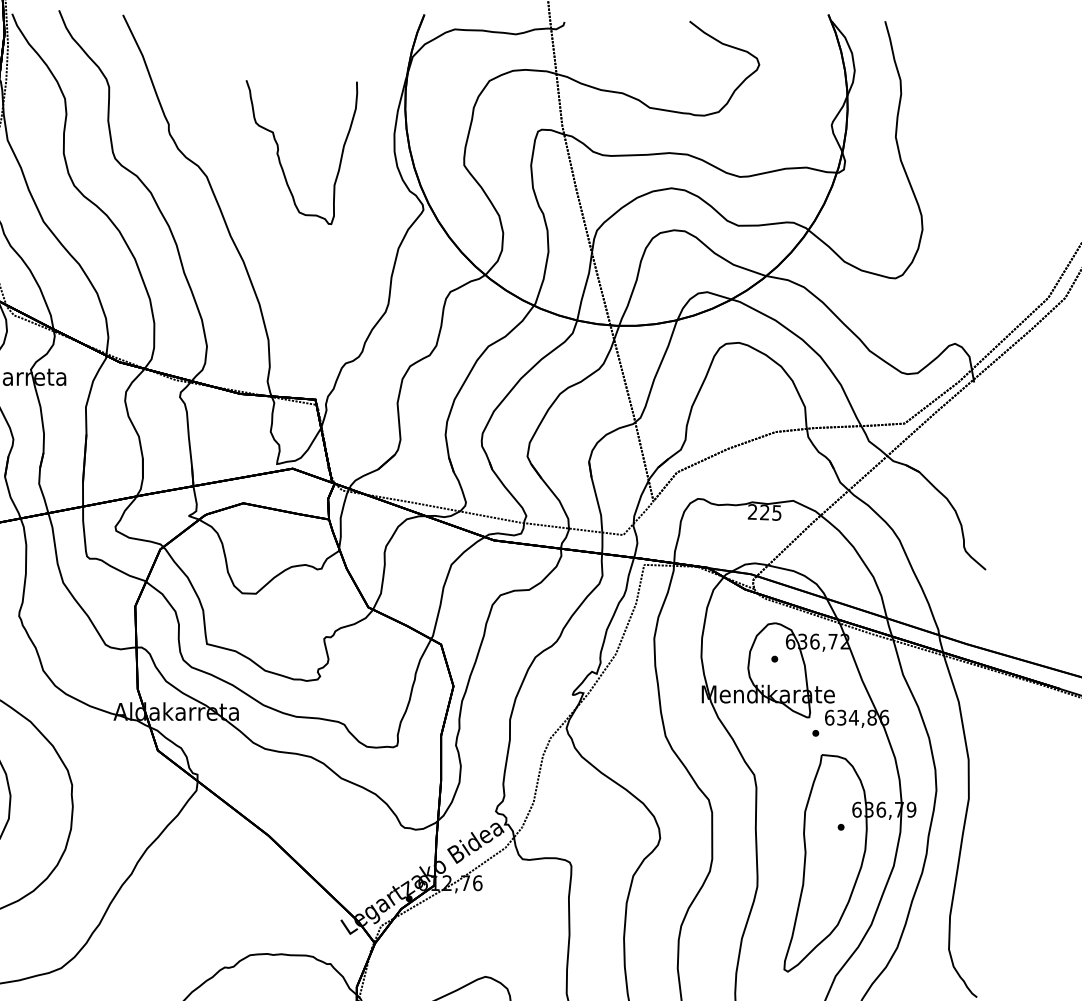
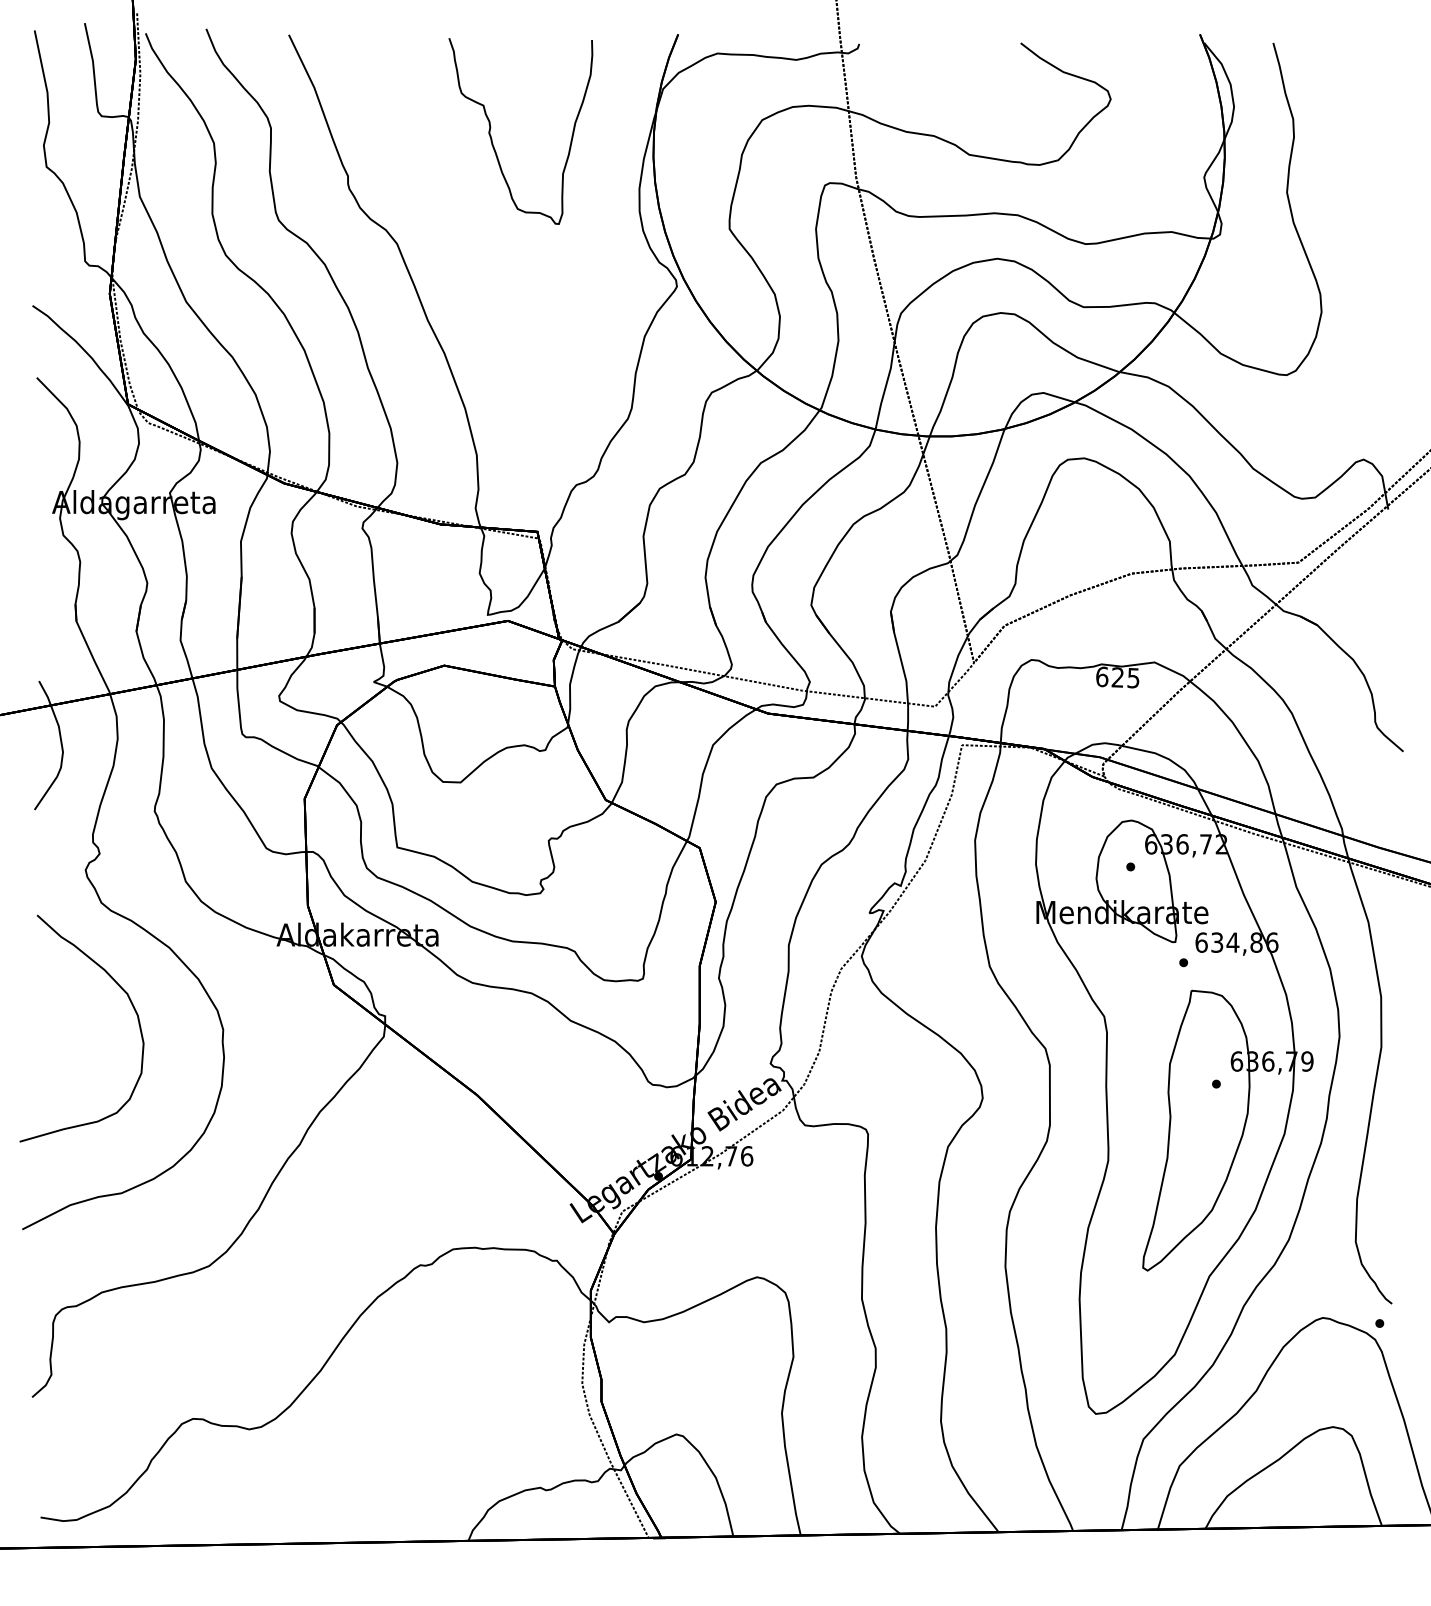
curve: (279, 157) -> (492, 138), moved
text: (752, 511) -> (1102, 676), 225 -> 625

